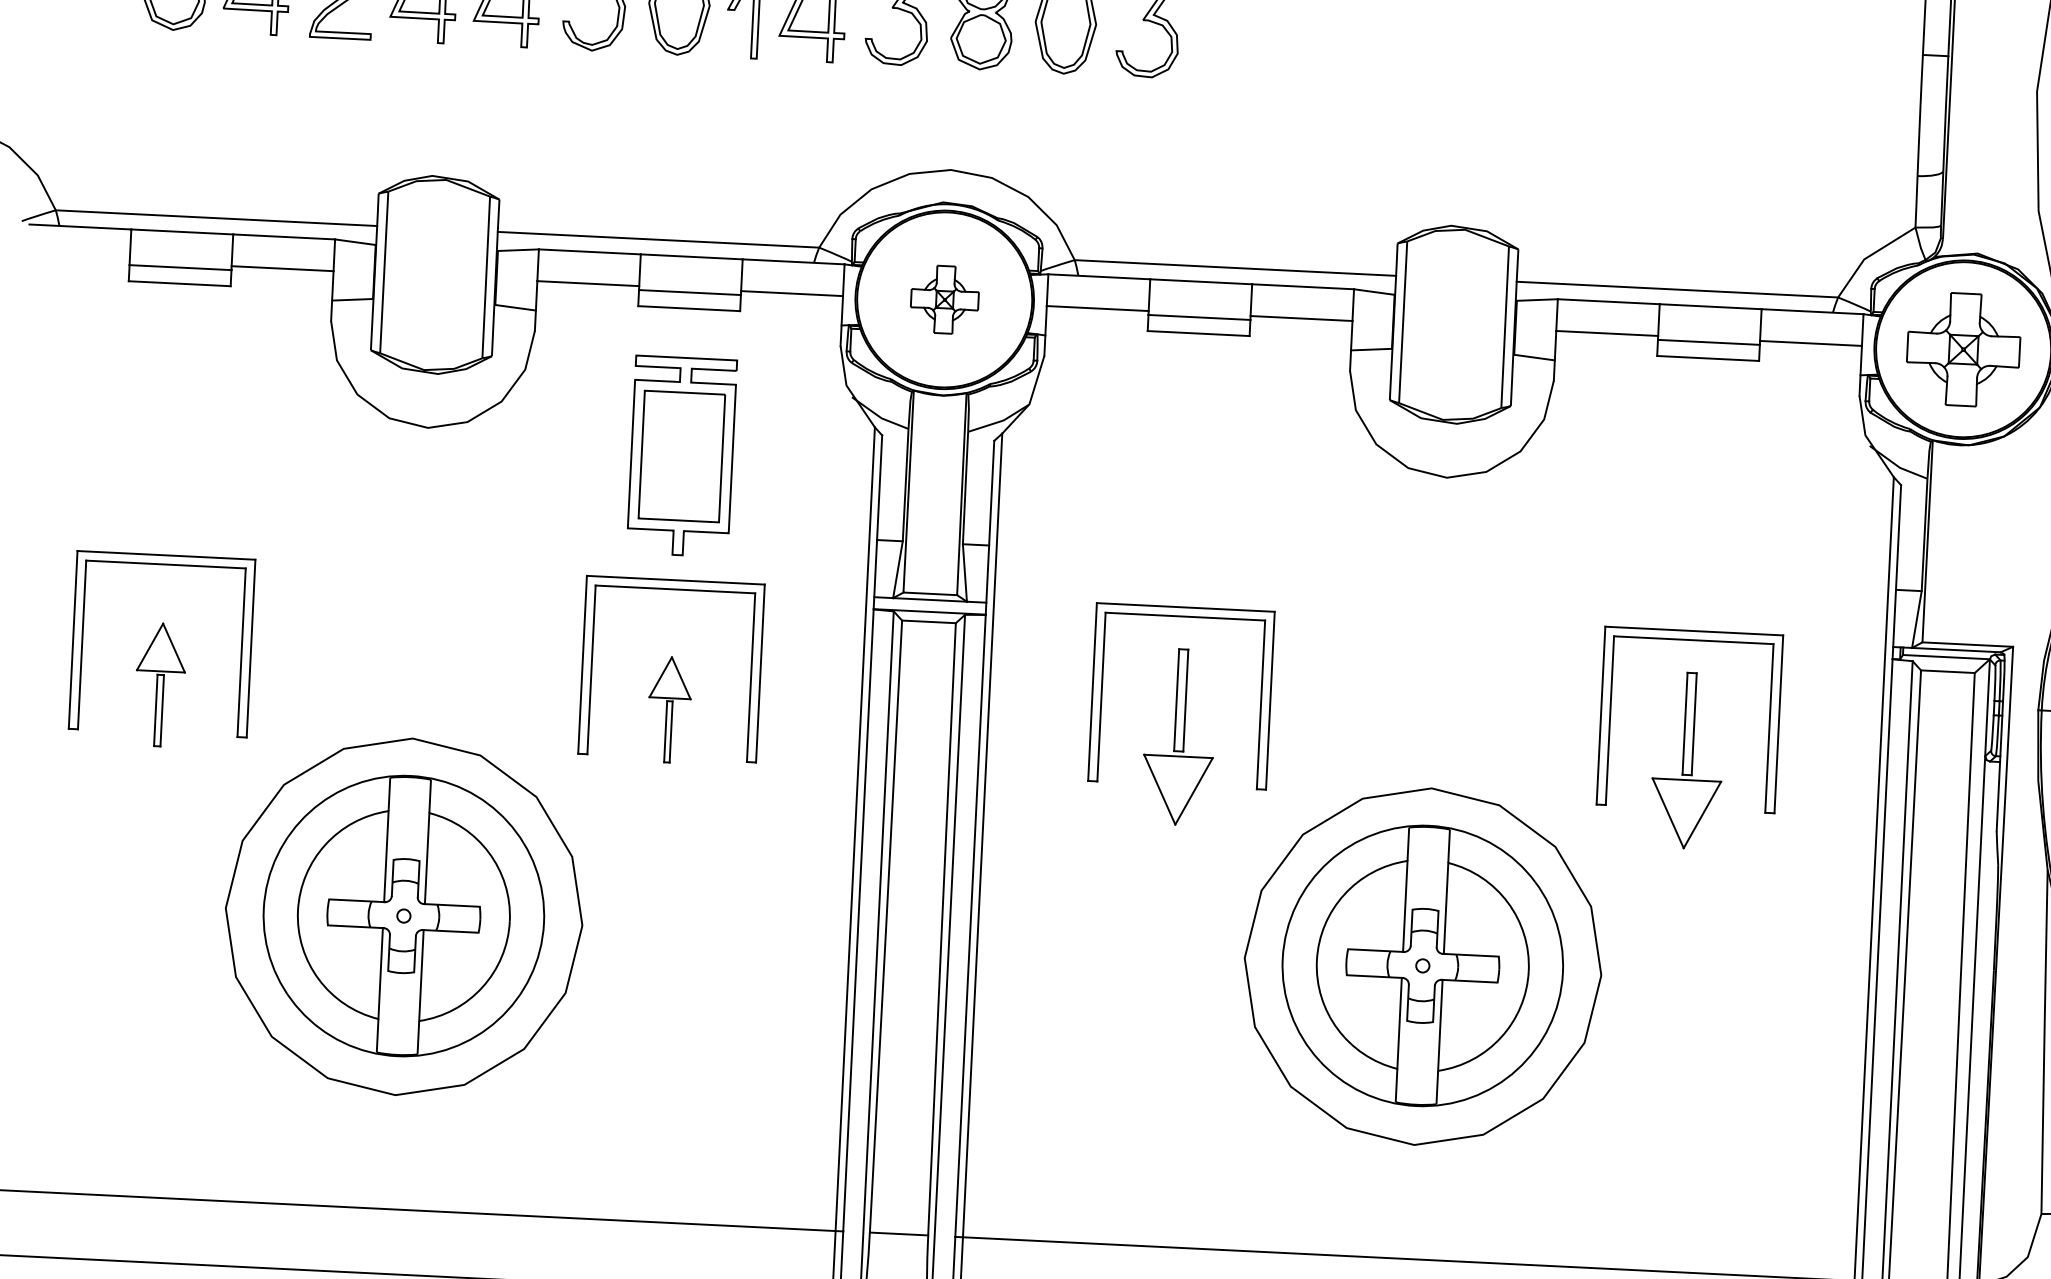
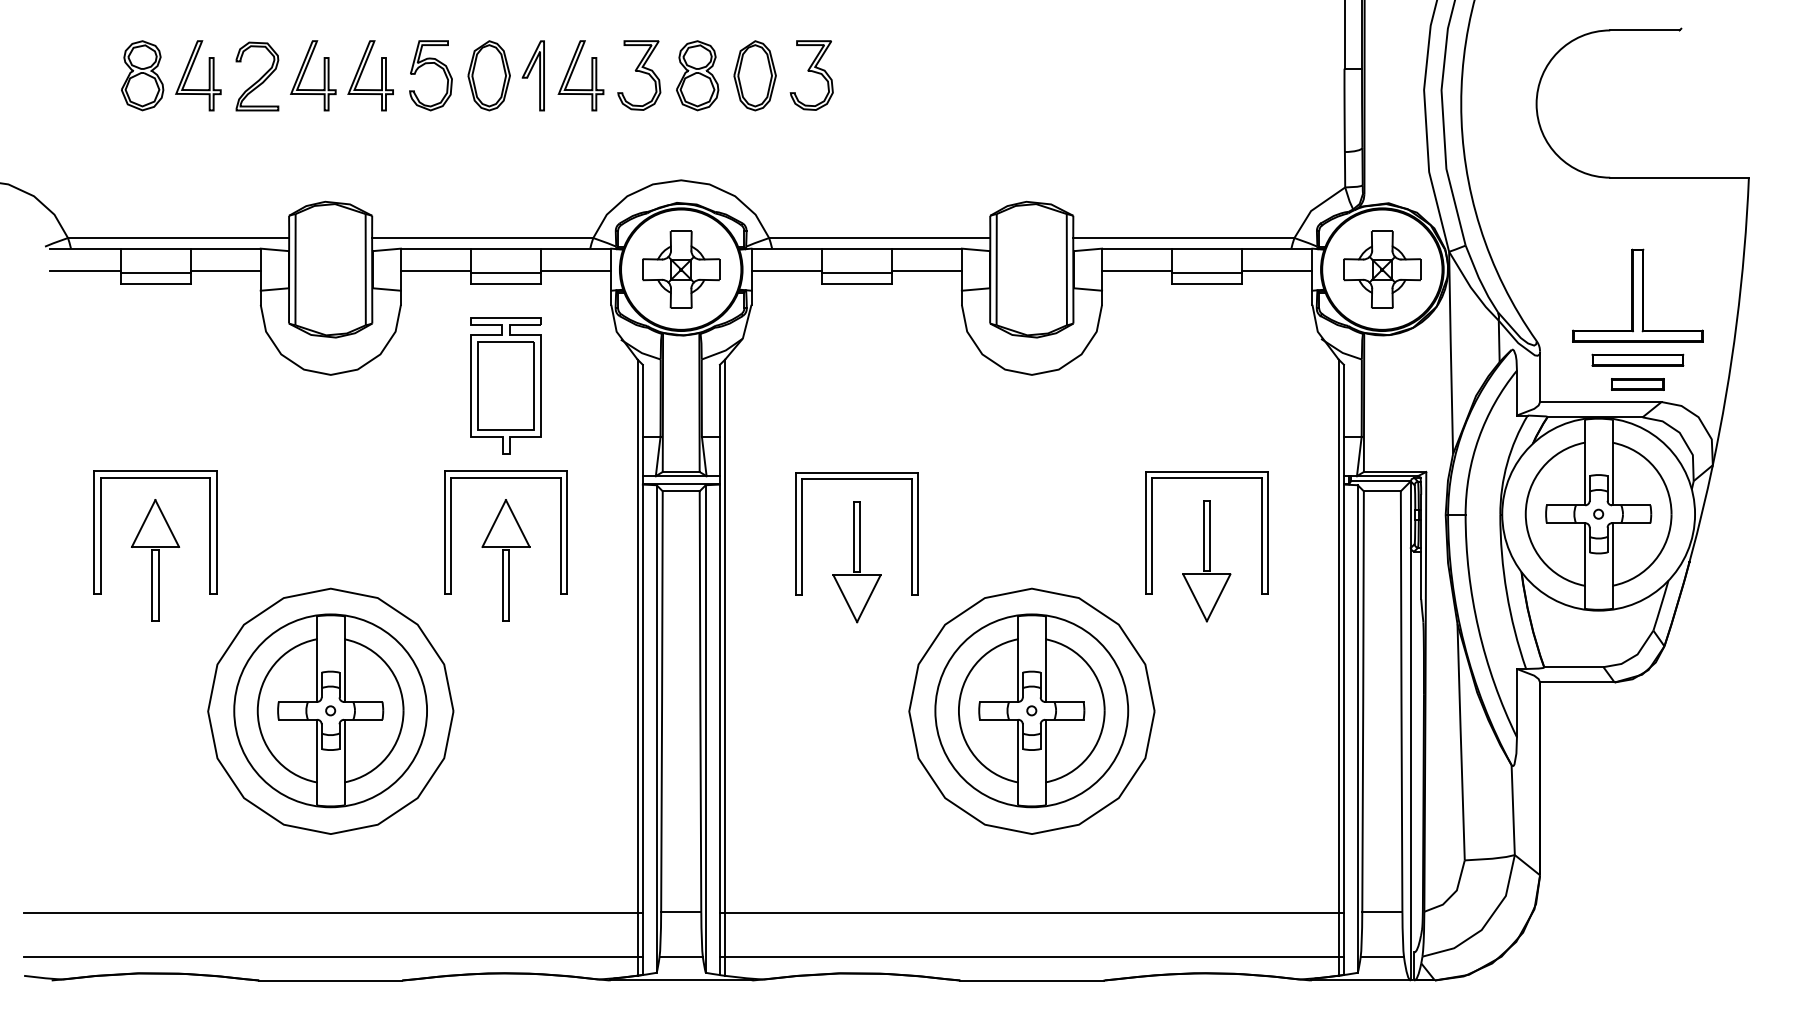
line: (78, 258) -> (85, 270), added
part: (945, 299) -> (681, 269), size x1.67
part: (160, 685) -> (155, 560), size x1.43
part: (668, 710) -> (505, 560), size x1.67

